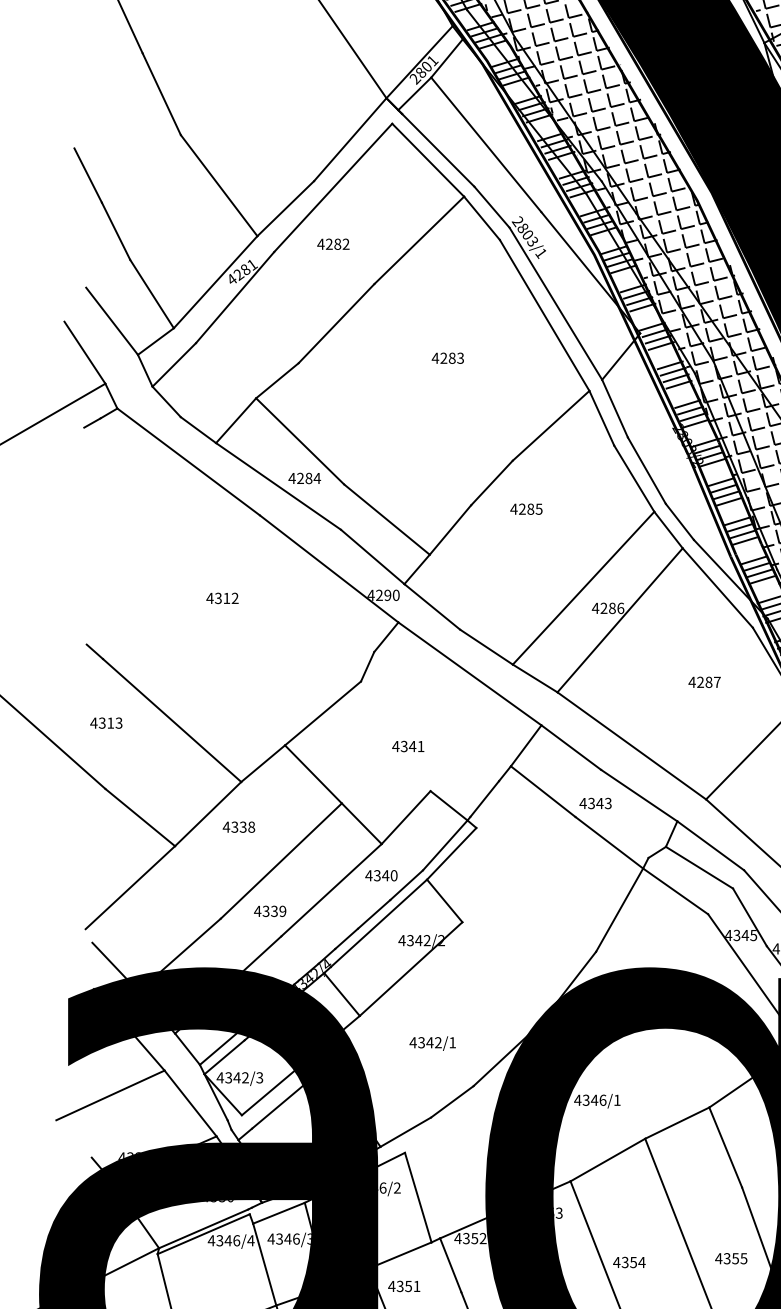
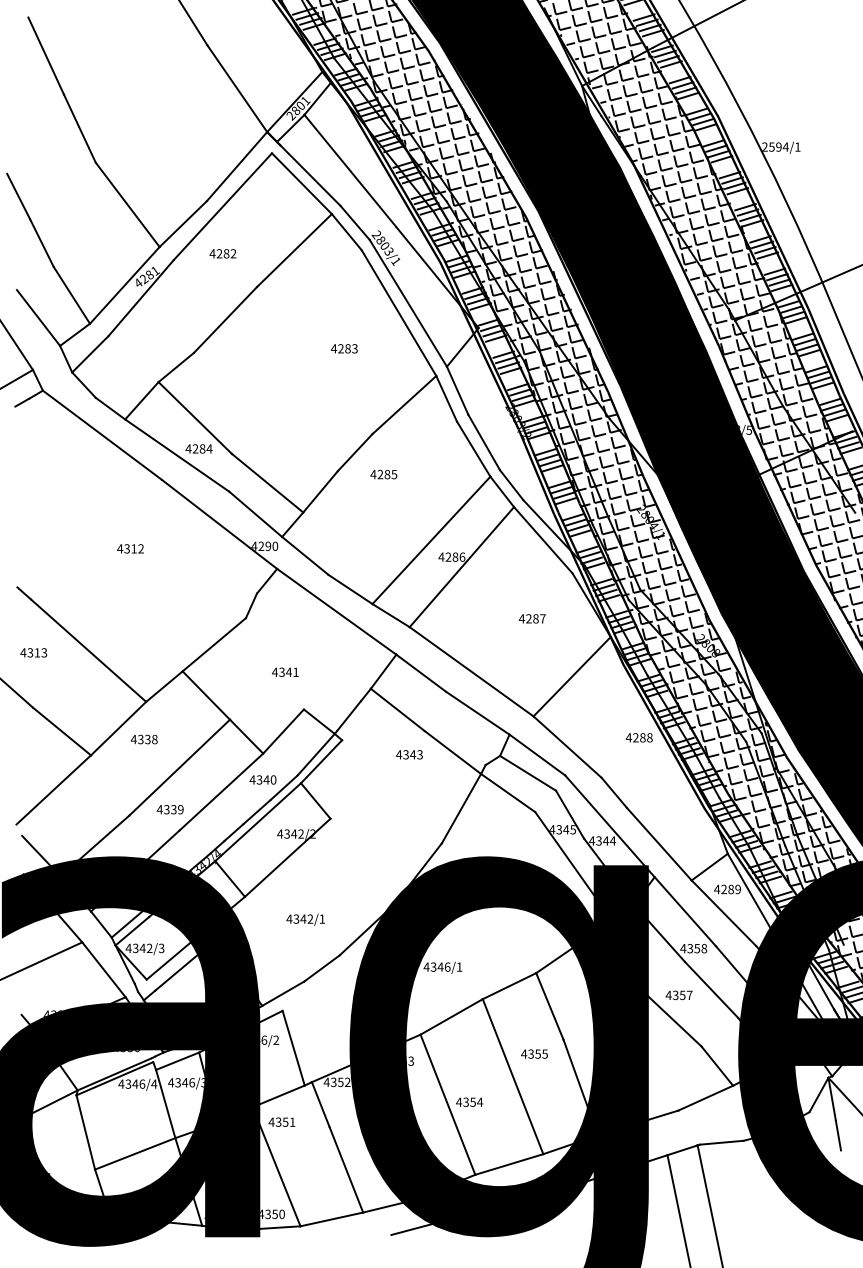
text: (446, 357) -> (343, 348), moved
text: (595, 803) -> (409, 754), moved
text: (731, 1257) -> (534, 1053), moved

